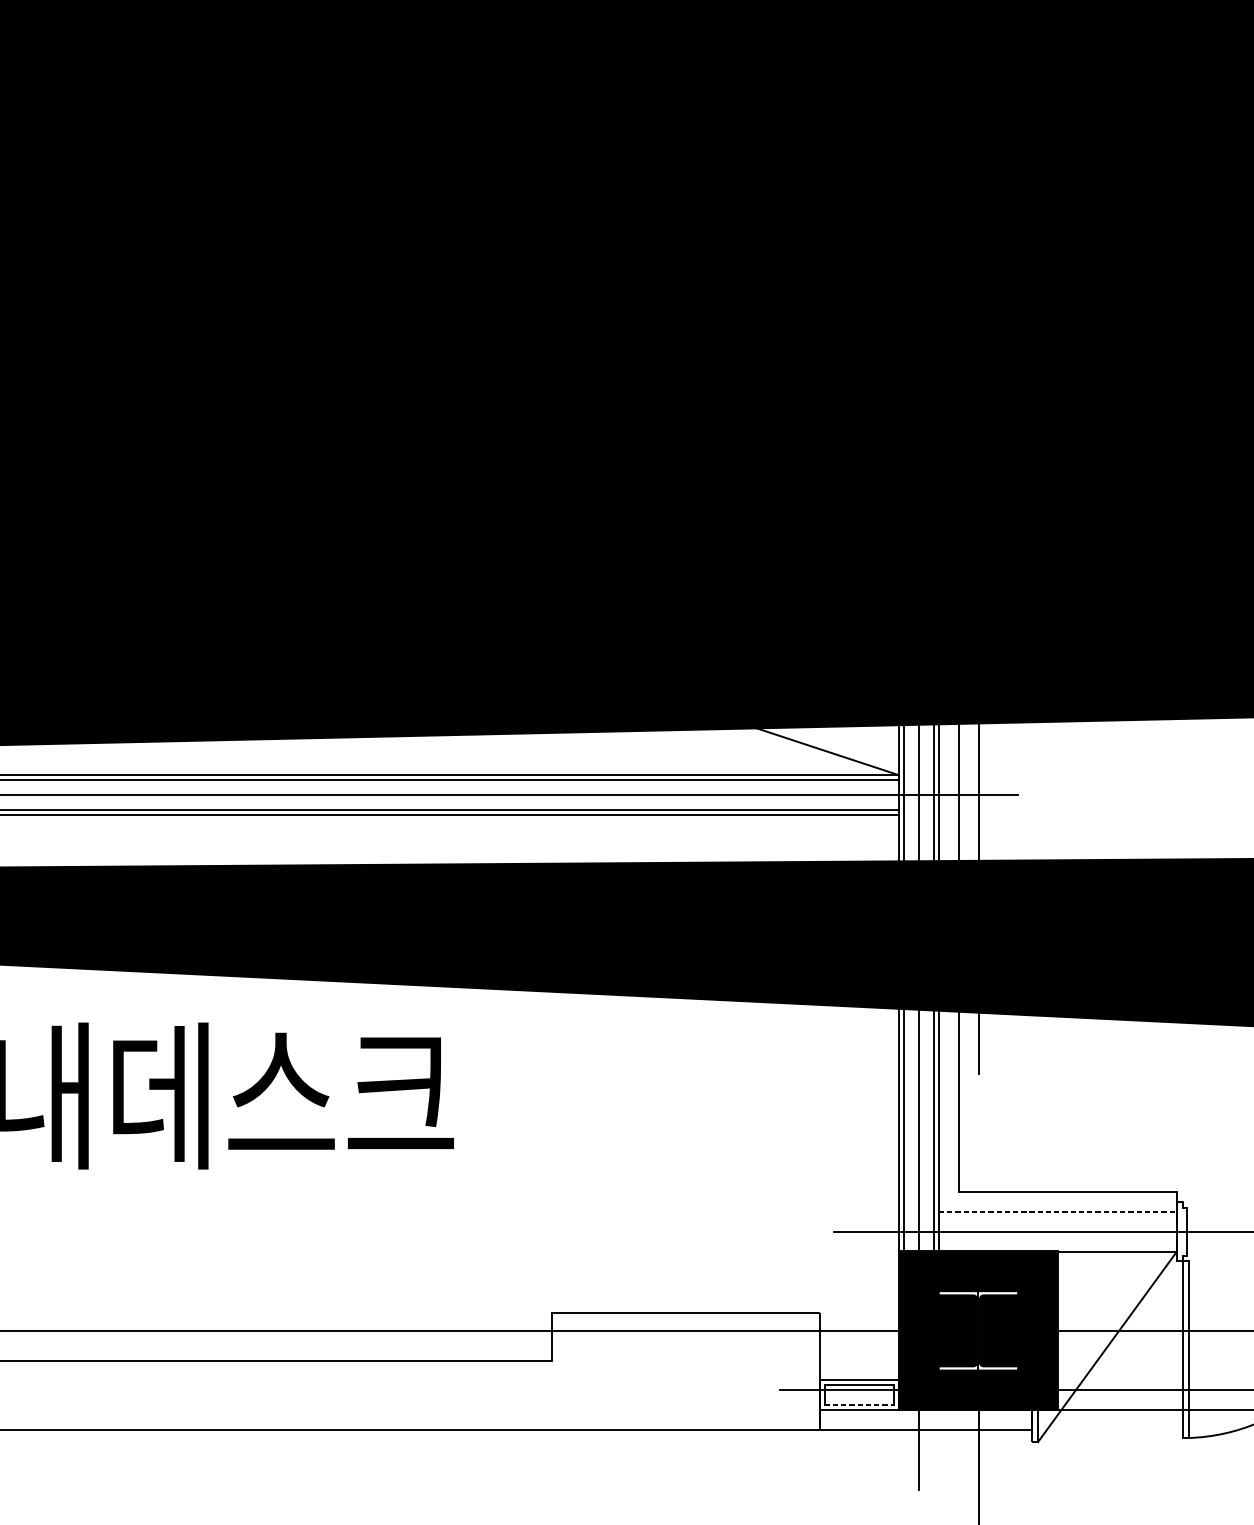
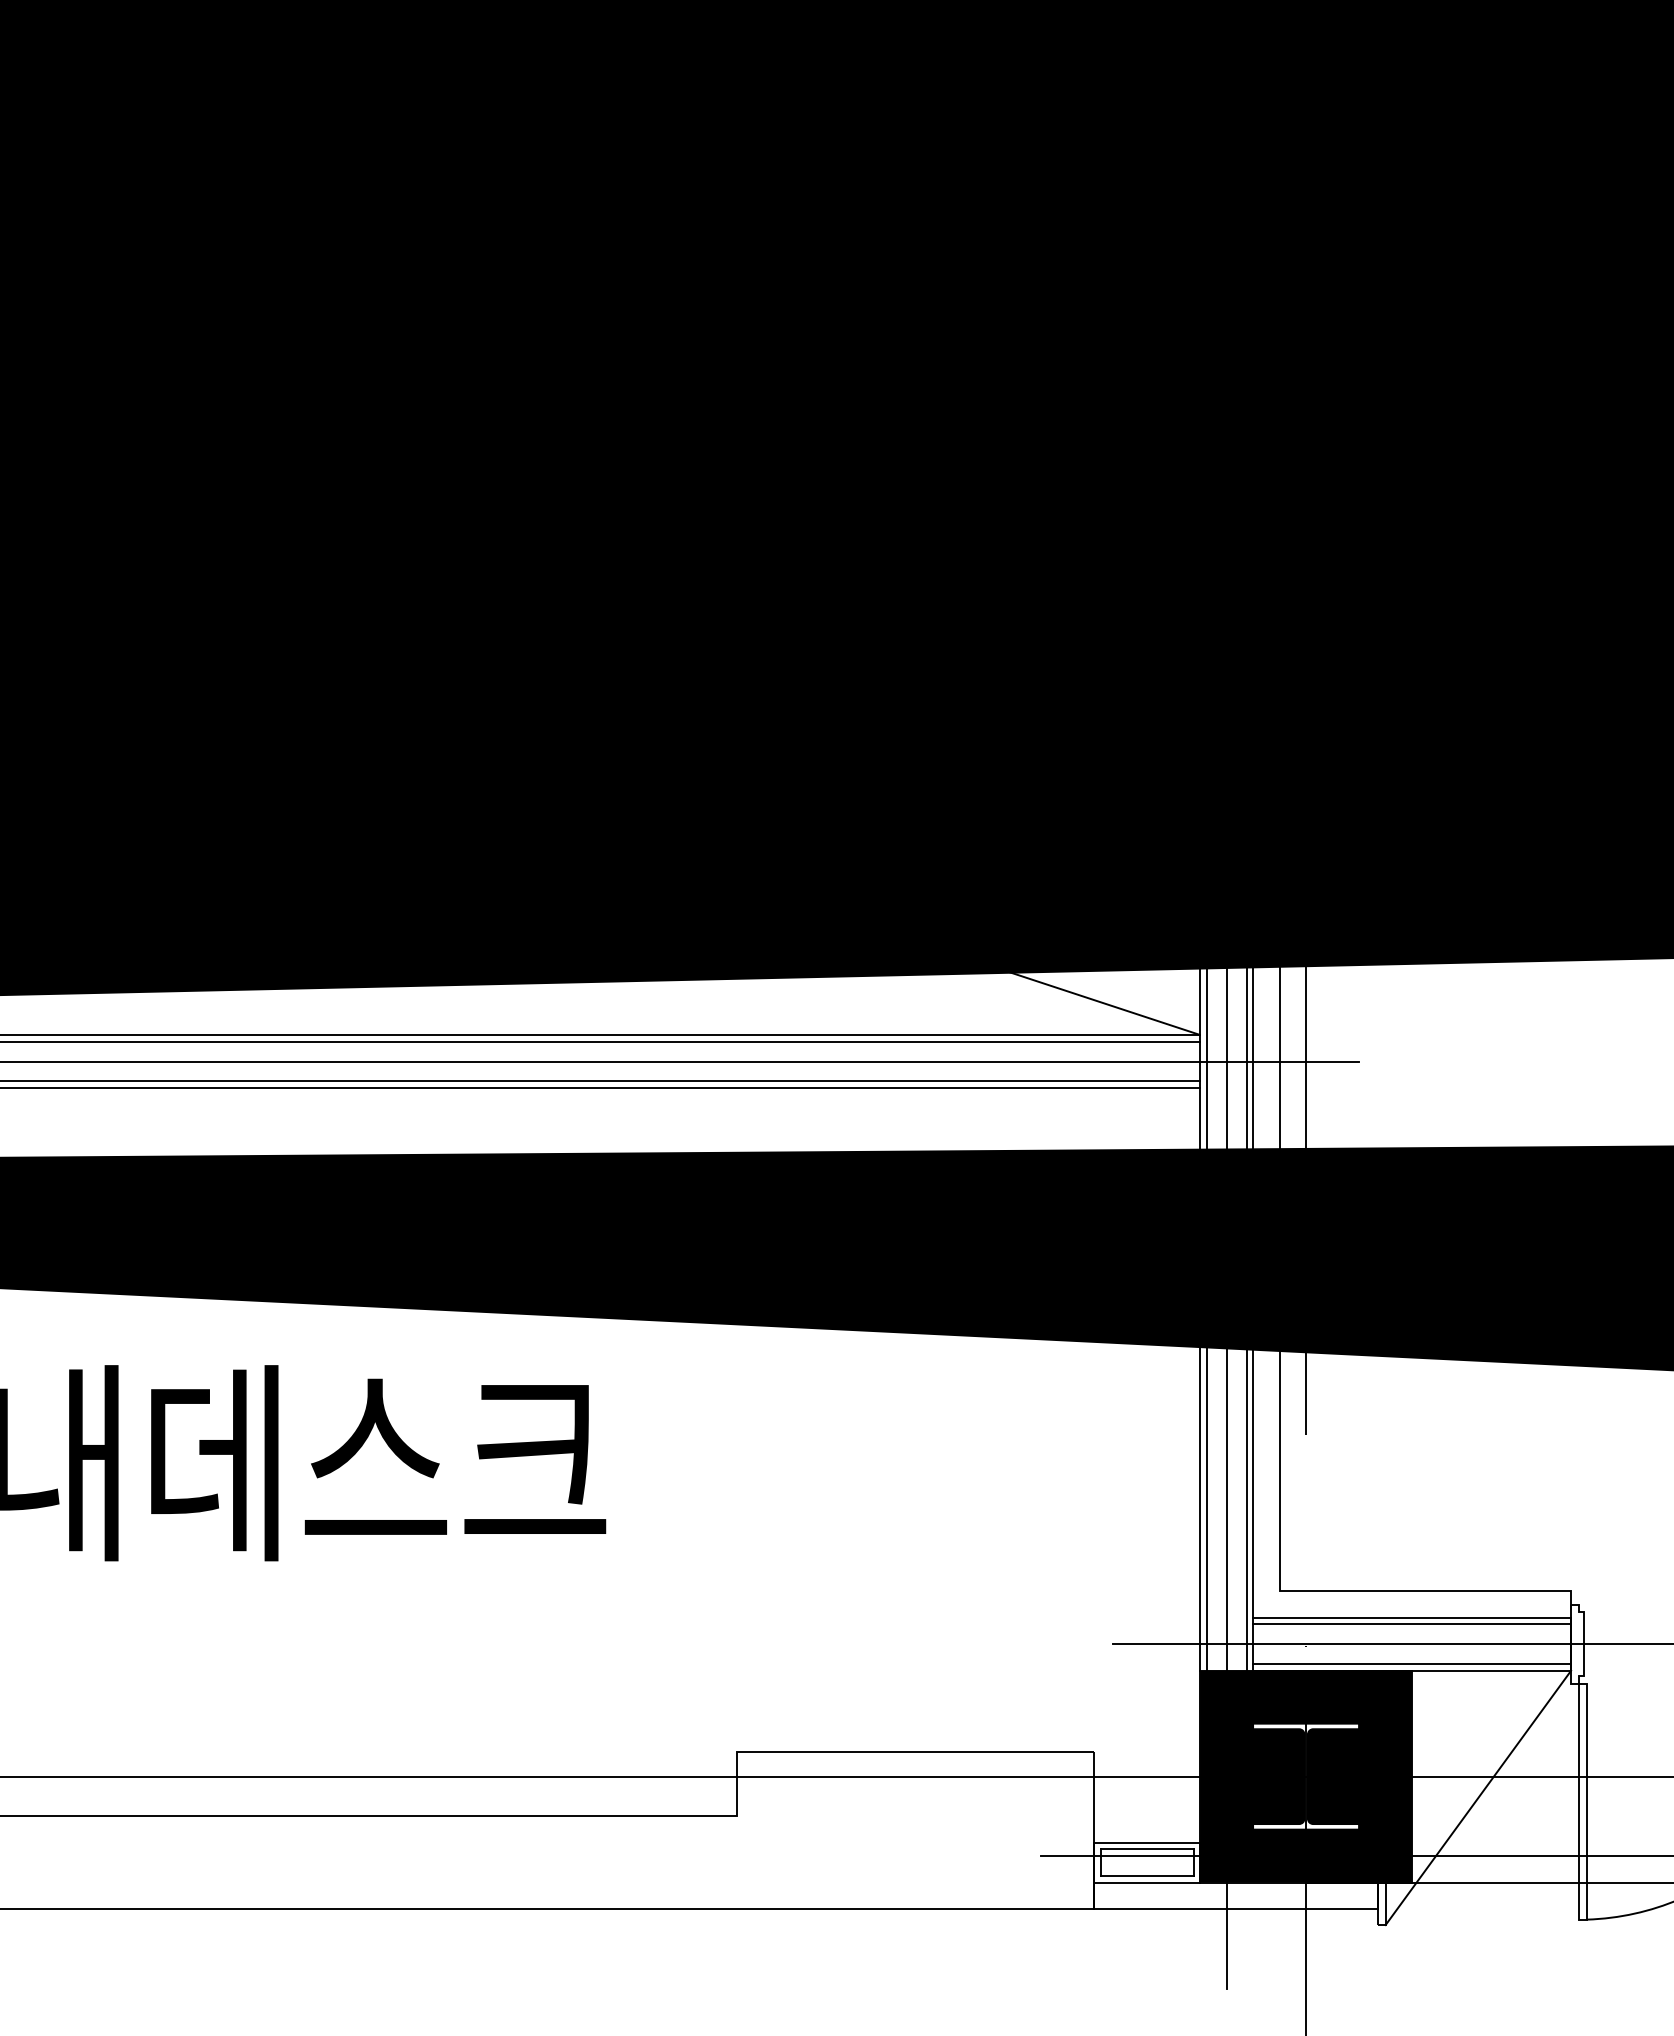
line: (1058, 1211) -> (1412, 1617), dashed -> solid
line: (1058, 1216) -> (1412, 1624), added
line: (1058, 1246) -> (1412, 1664), added
line: (859, 1405) -> (1147, 1876), dashed -> solid

